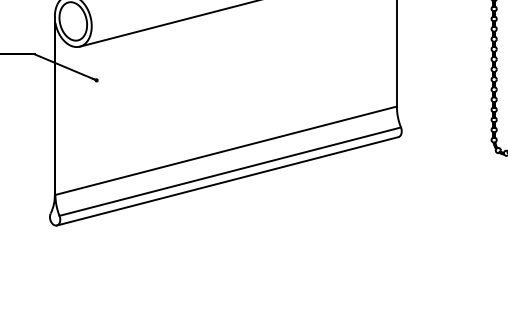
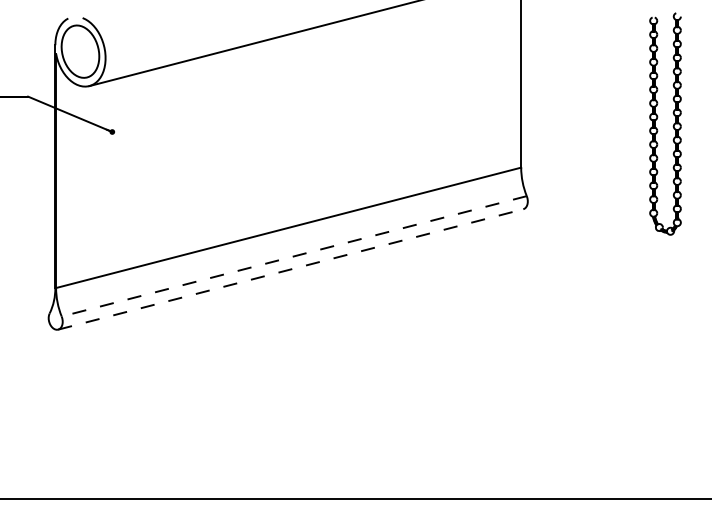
line: (229, 171) -> (293, 256), solid -> dashed
line: (228, 181) -> (291, 269), solid -> dashed

